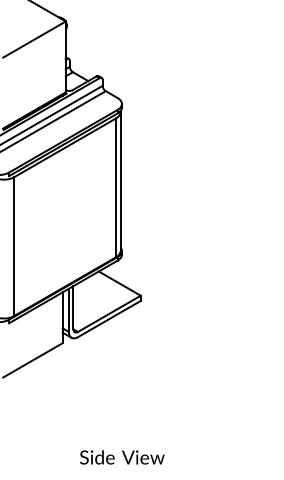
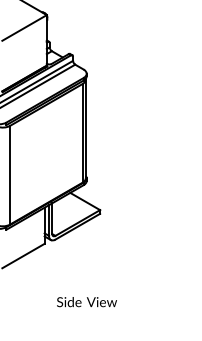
text: (121, 457) -> (86, 302), moved

